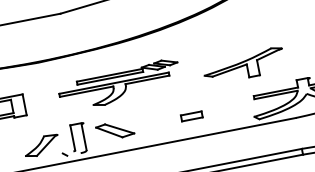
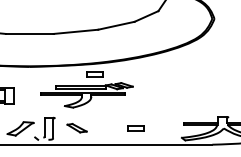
part: (124, 56) -> (94, 74), added
part: (243, 65) -> (181, 98), removed
part: (114, 131) -> (76, 128), size x0.7

